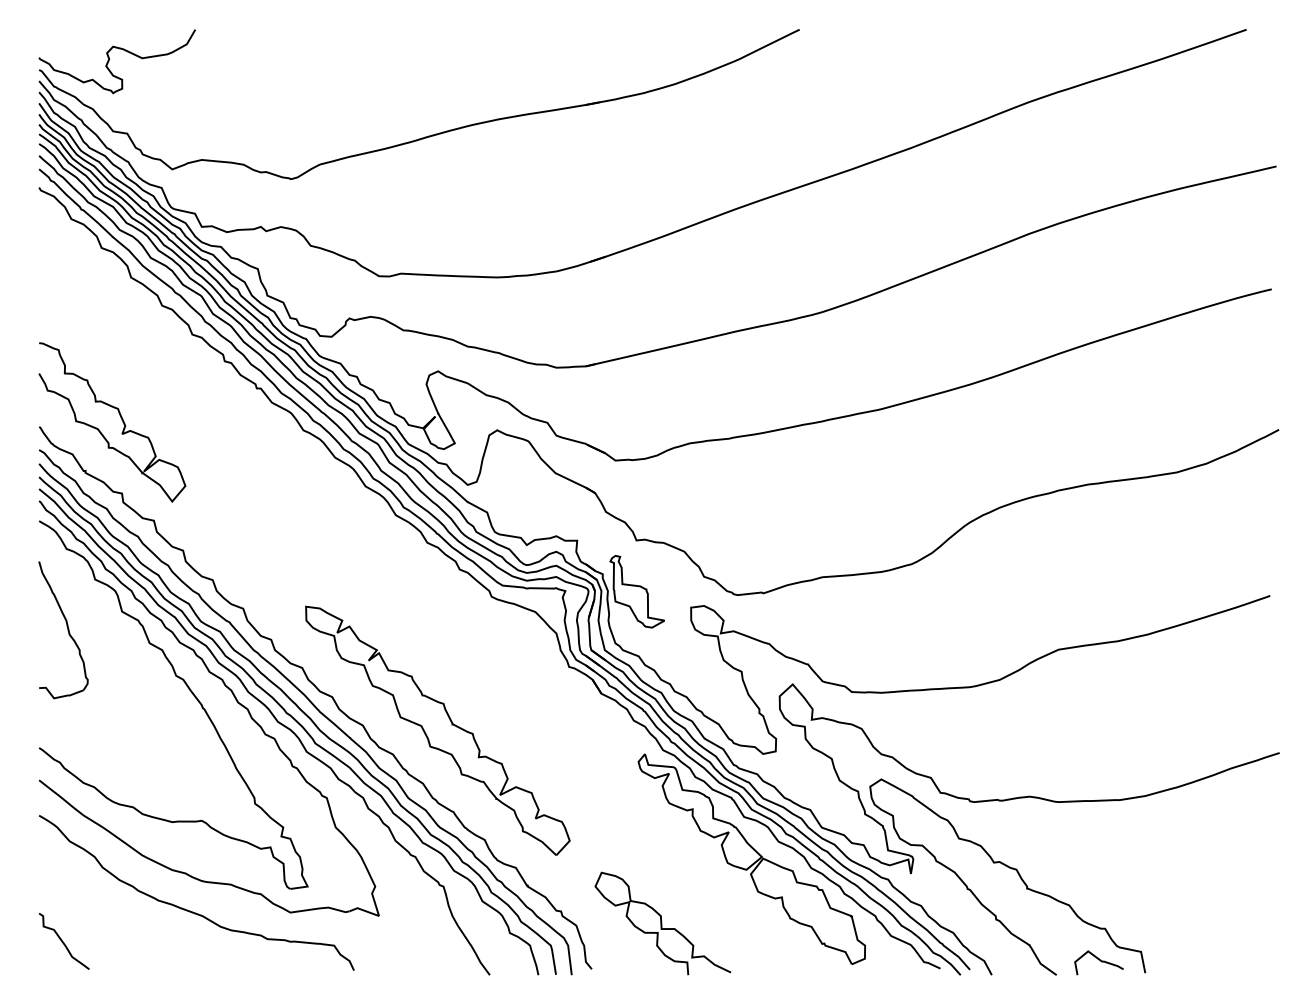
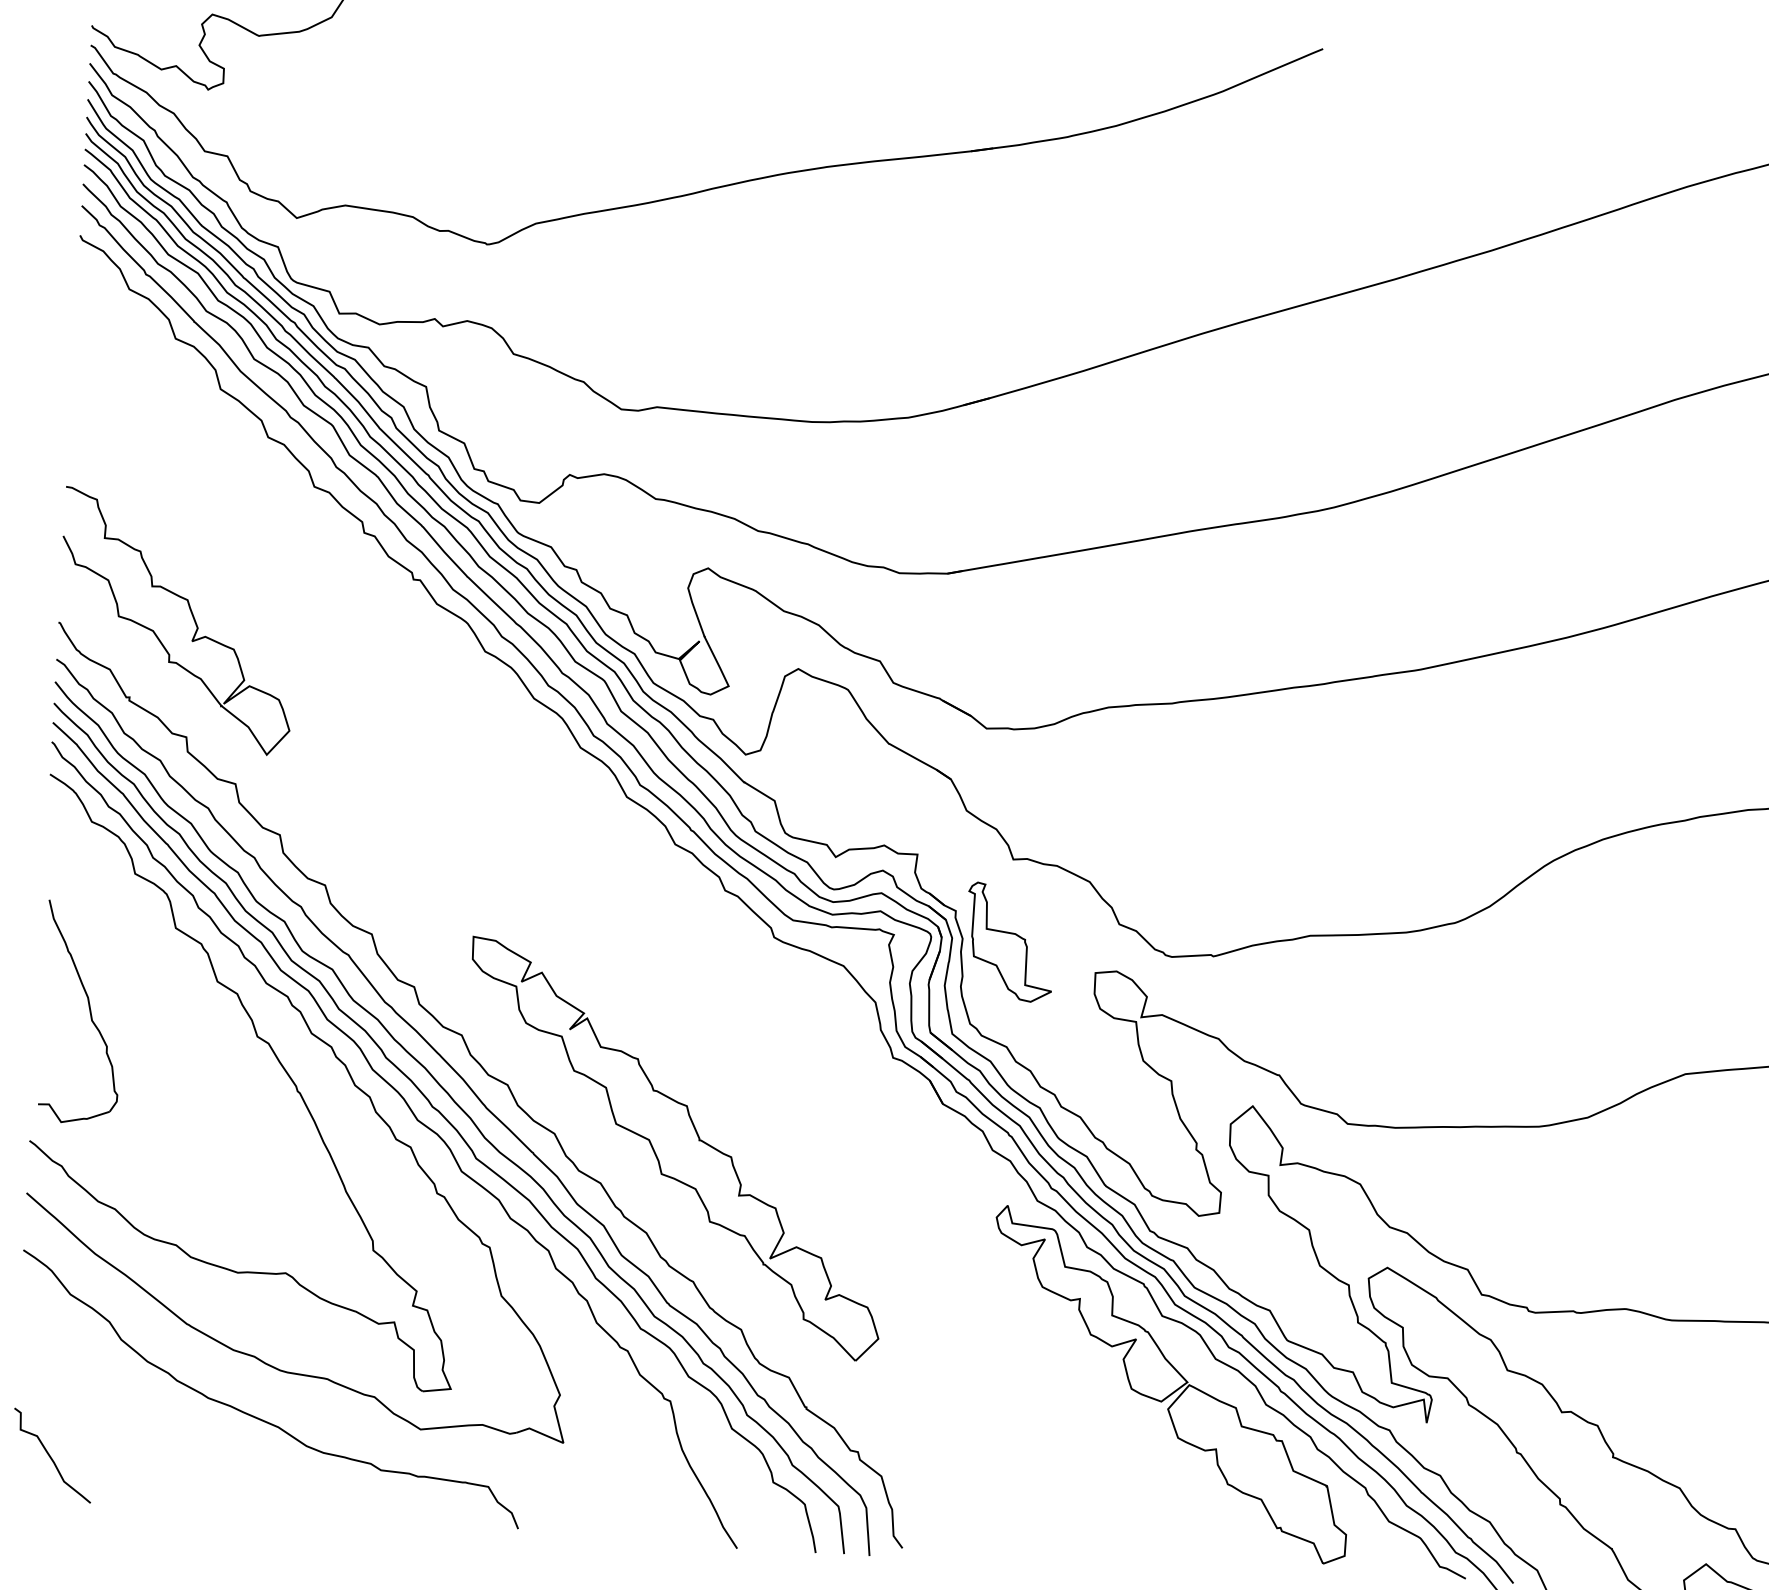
part: (63, 630) -> (82, 1013), moved
curve: (662, 923) -> (1020, 1480), removed

